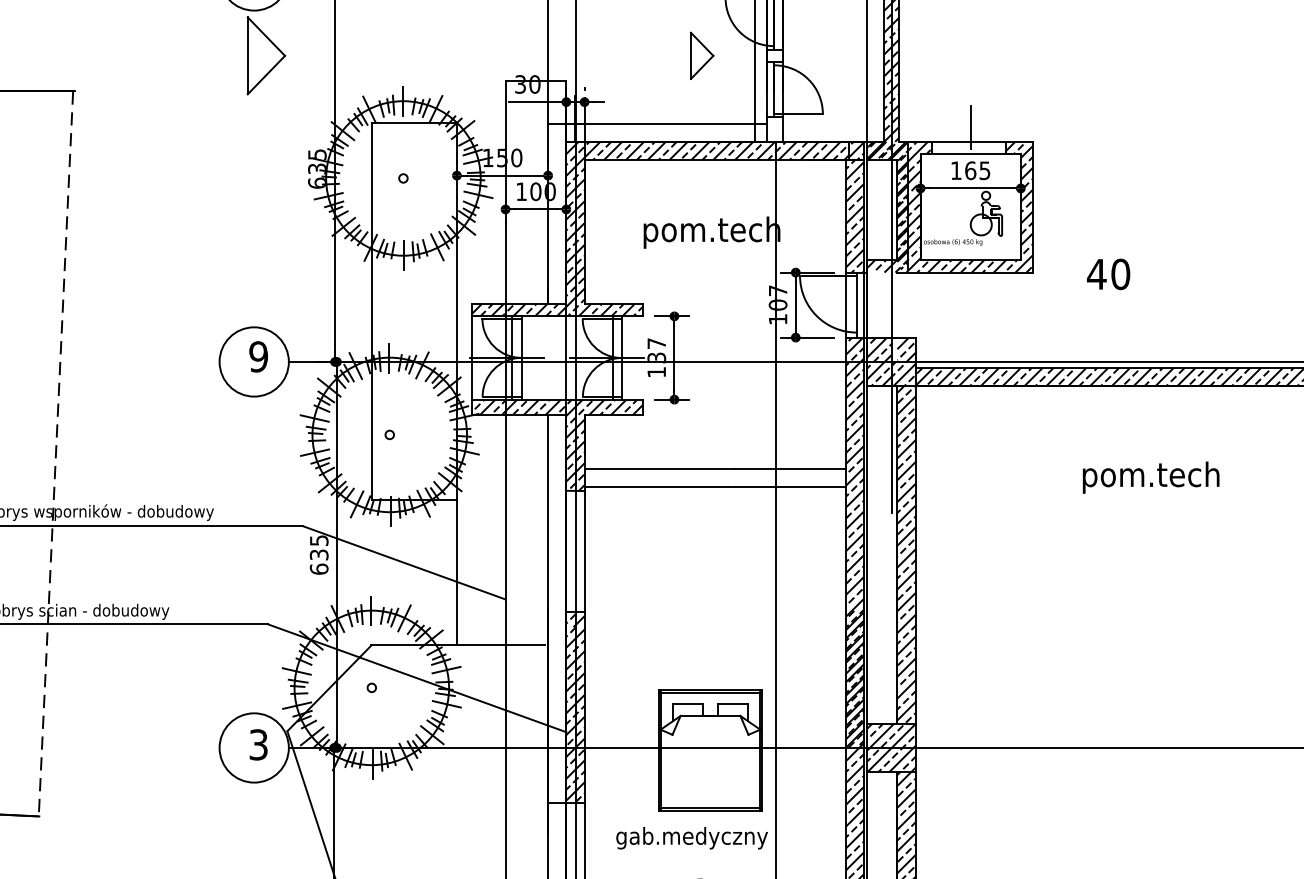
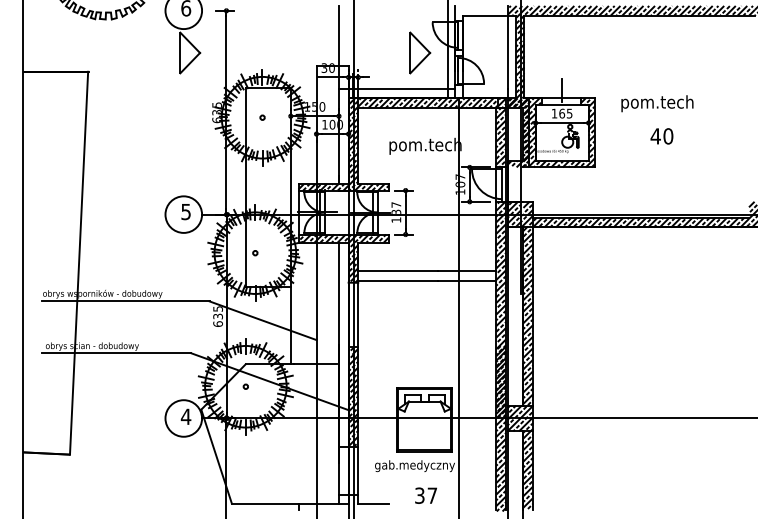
part: (702, 54) -> (420, 52), size x1.67
text: (1107, 274) -> (661, 136), moved
text: (257, 356) -> (185, 211), 9 -> 5
line: (56, 454) -> (79, 263), dashed -> solid
text: (1151, 477) -> (657, 103), moved
text: (257, 744) -> (185, 416), 3 -> 4

